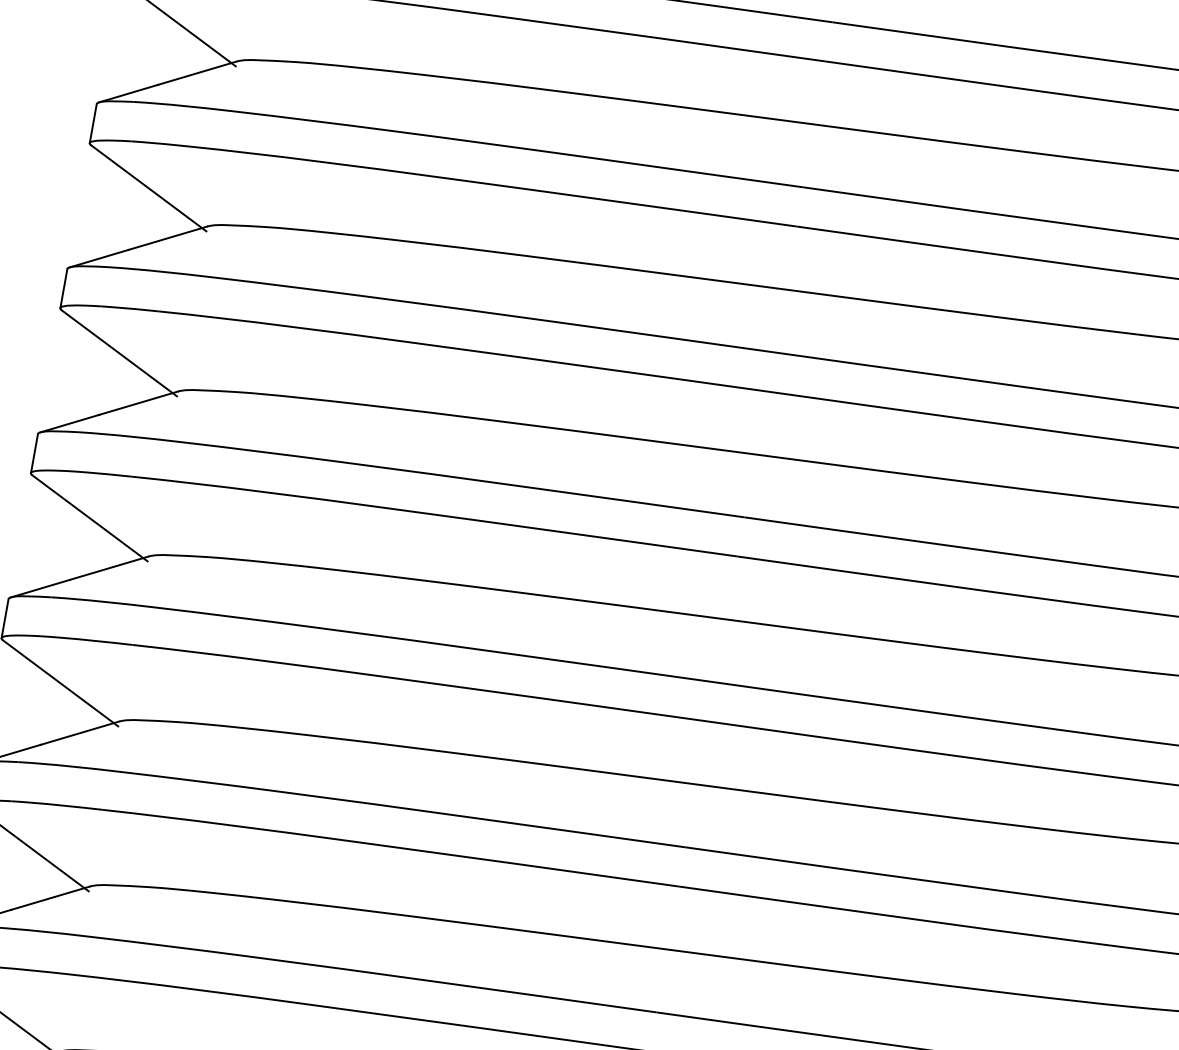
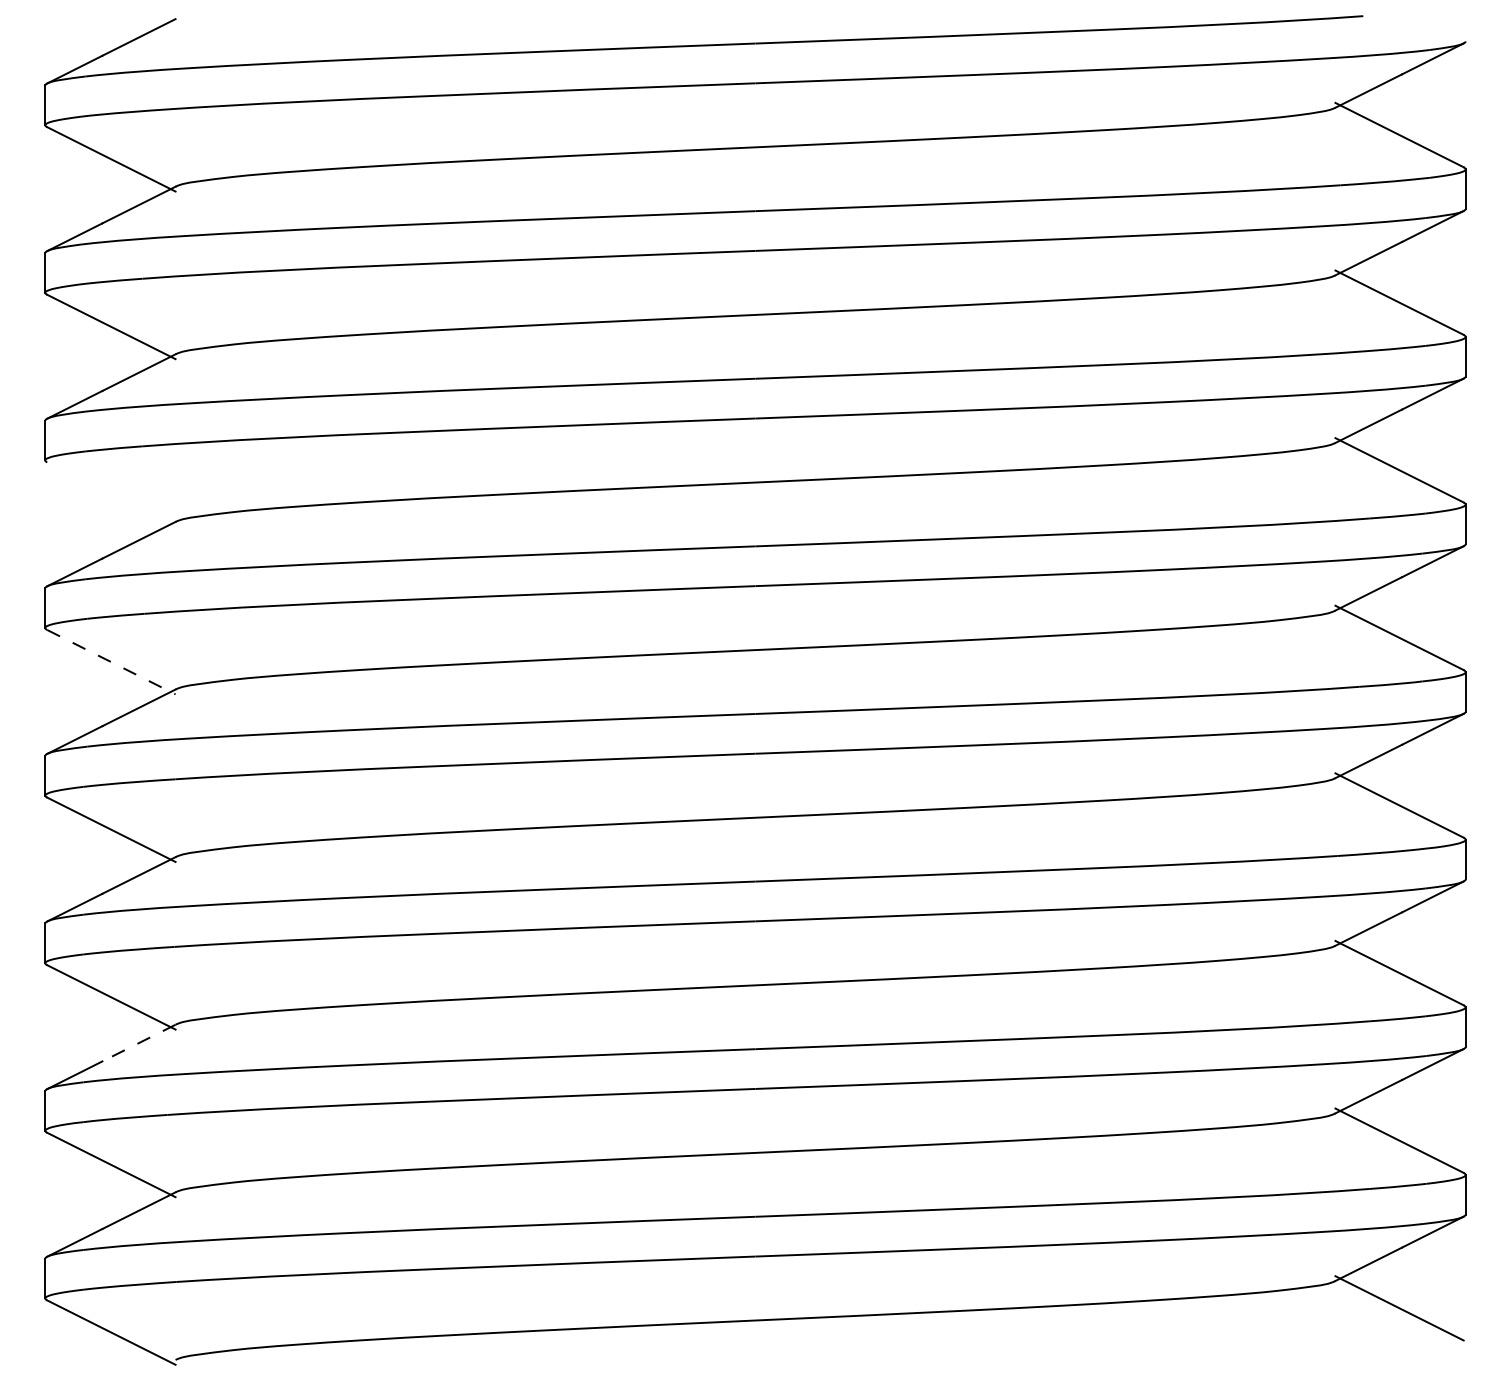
line: (119, 353) -> (111, 494), removed
line: (90, 518) -> (111, 662), solid -> dashed
line: (50, 898) -> (139, 1043), solid -> dashed

